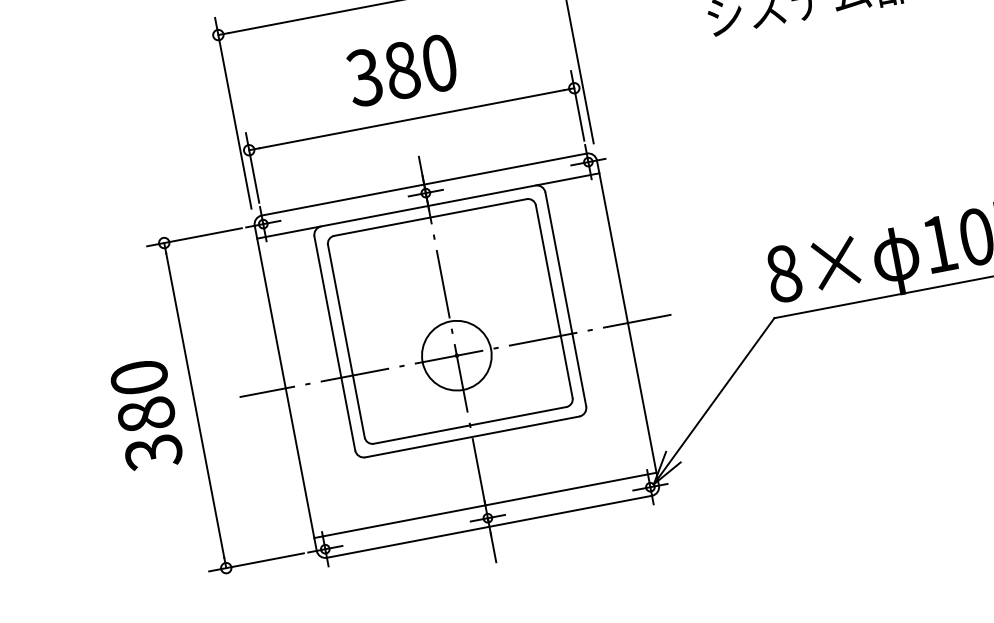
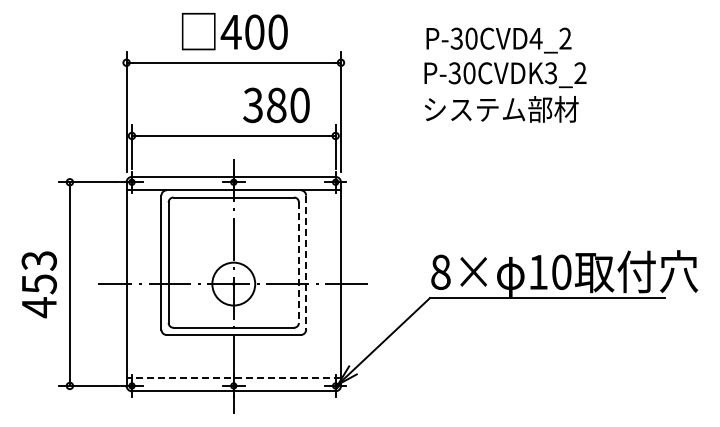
text: (402, 70) -> (276, 105), moved
line: (566, 299) -> (306, 262), solid -> dashed
line: (553, 303) -> (298, 263), solid -> dashed
text: (146, 415) -> (39, 284), 380 -> 453
line: (484, 504) -> (233, 377), solid -> dashed

